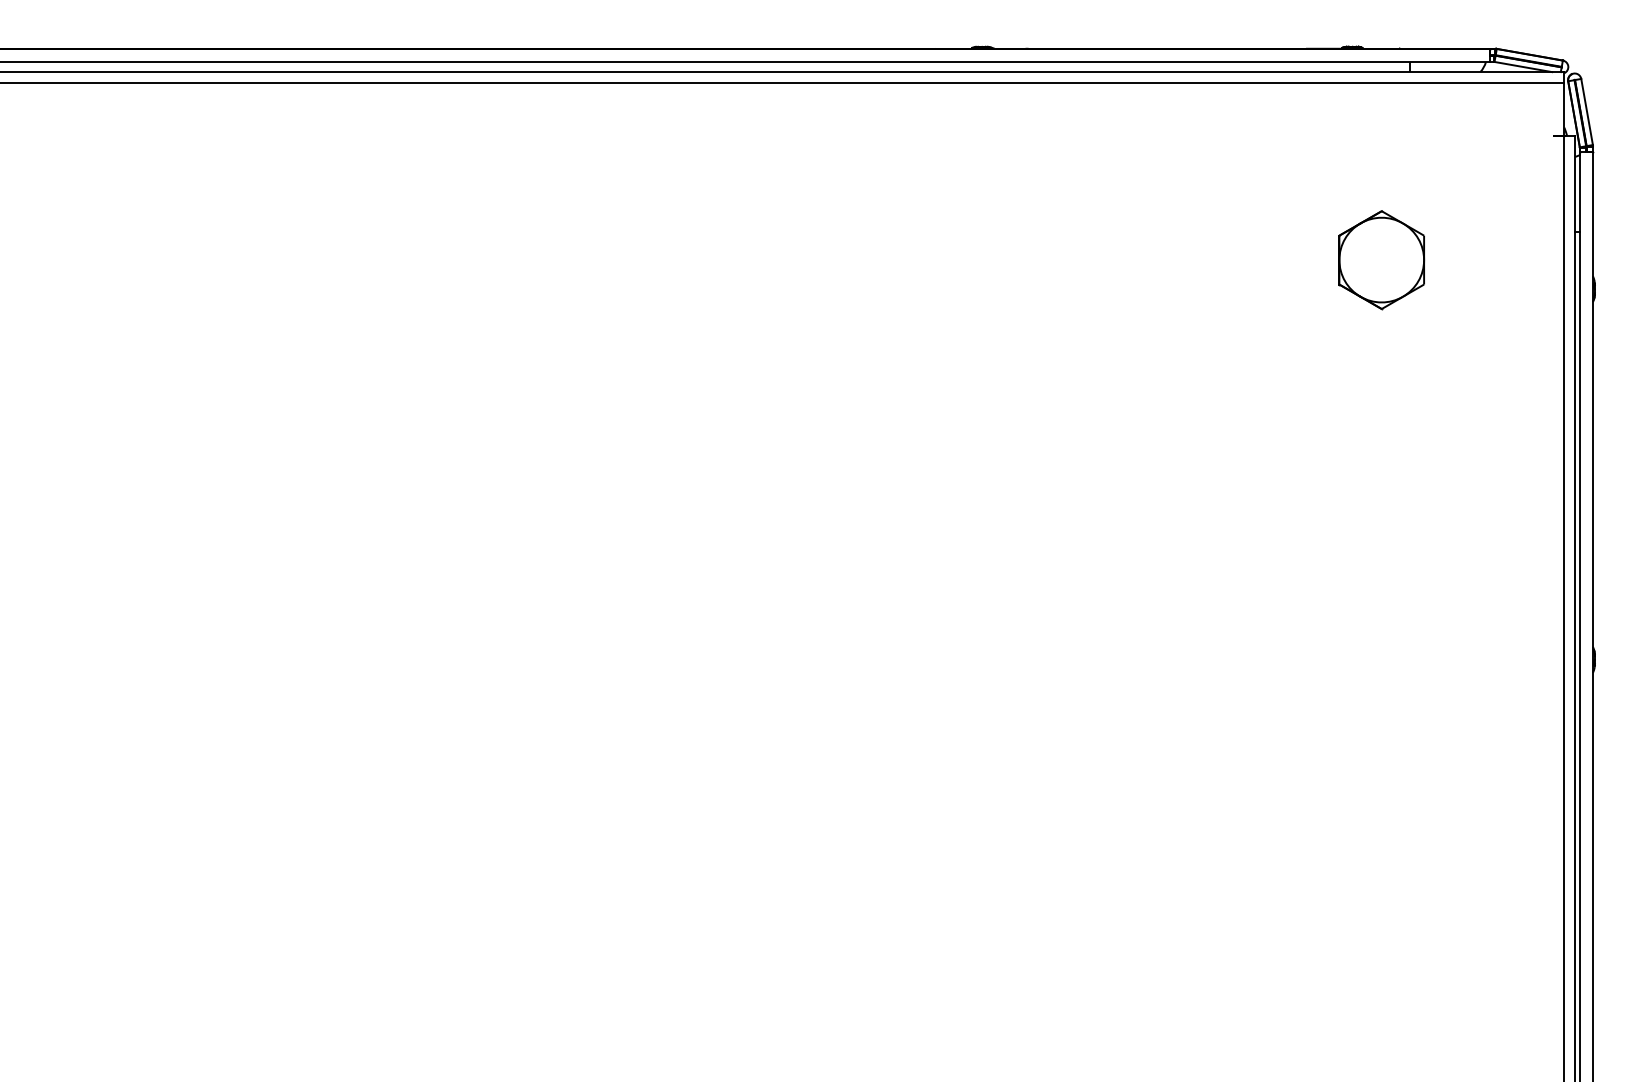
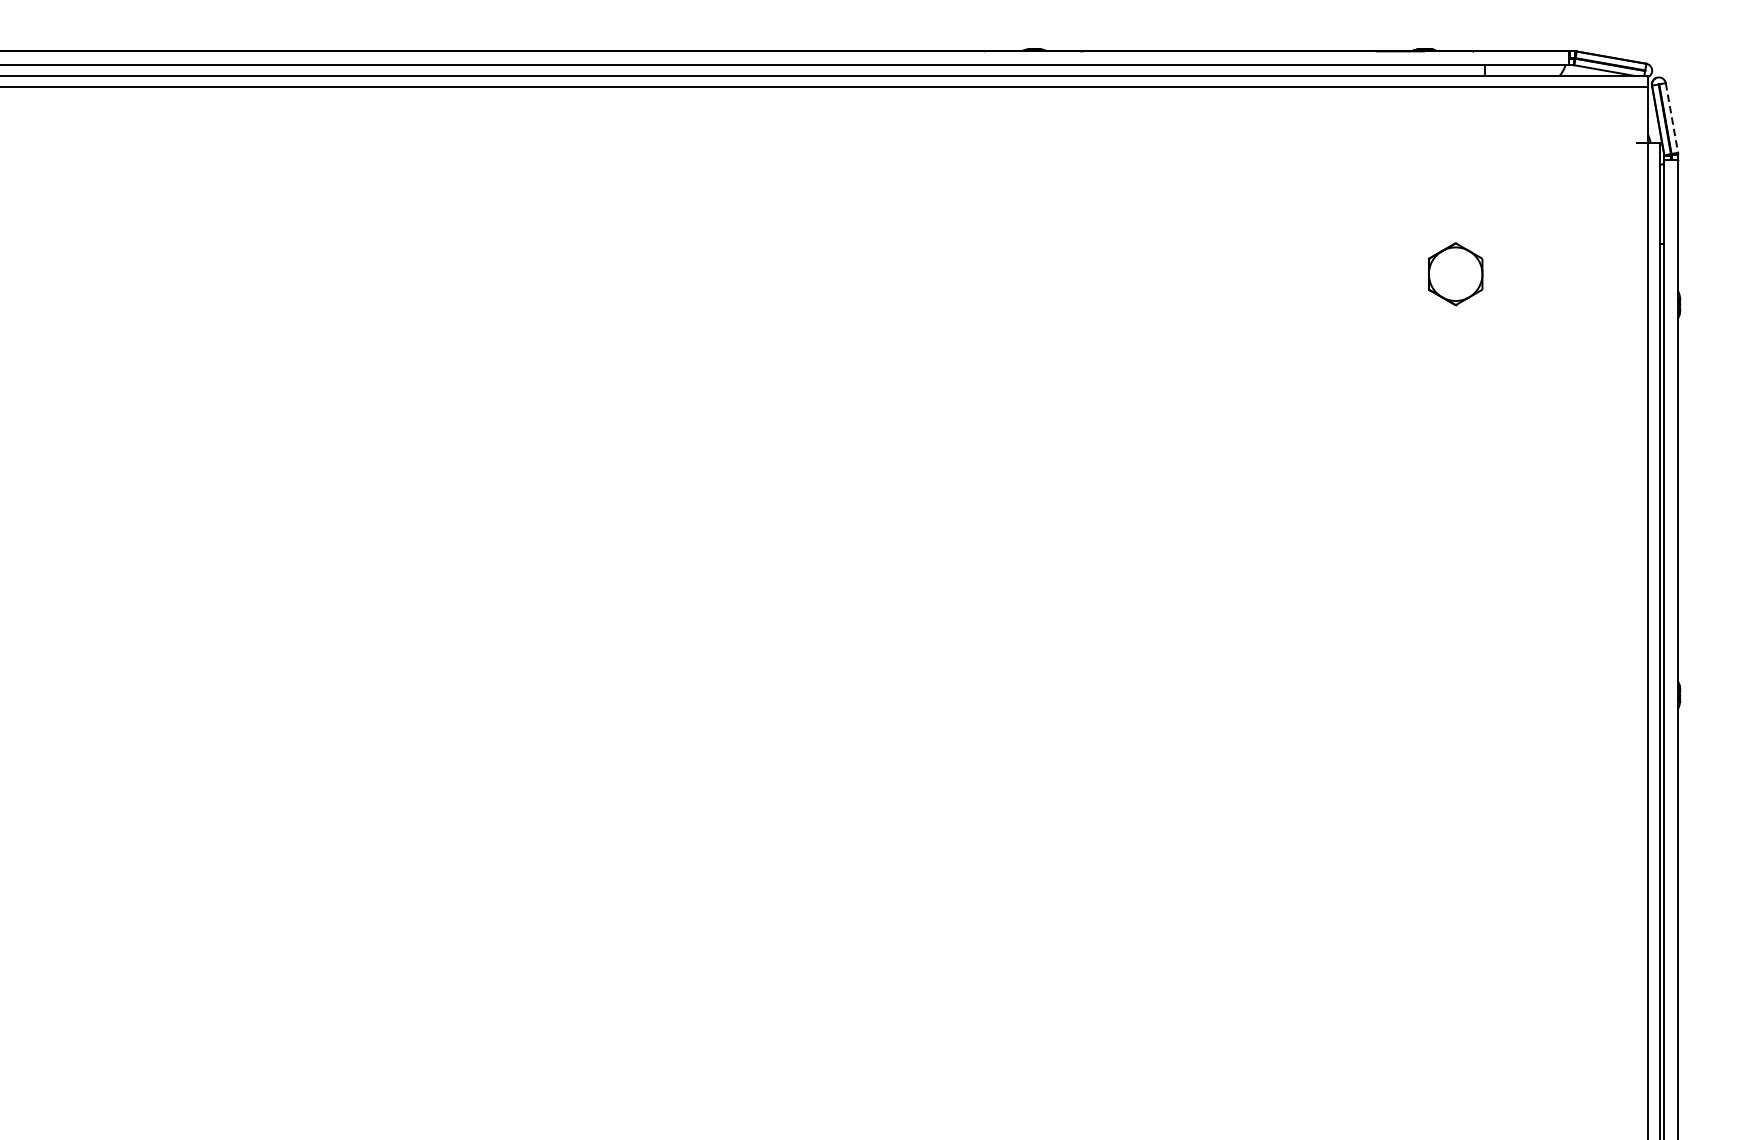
line: (1587, 112) -> (1672, 118), solid -> dashed
part: (1381, 260) -> (1455, 274), size x0.6

